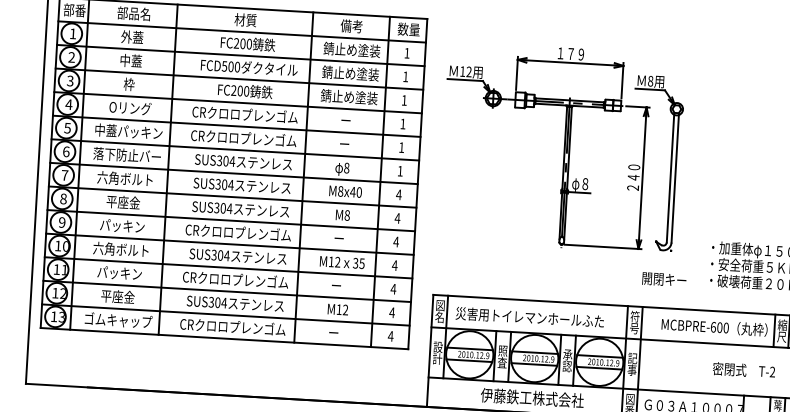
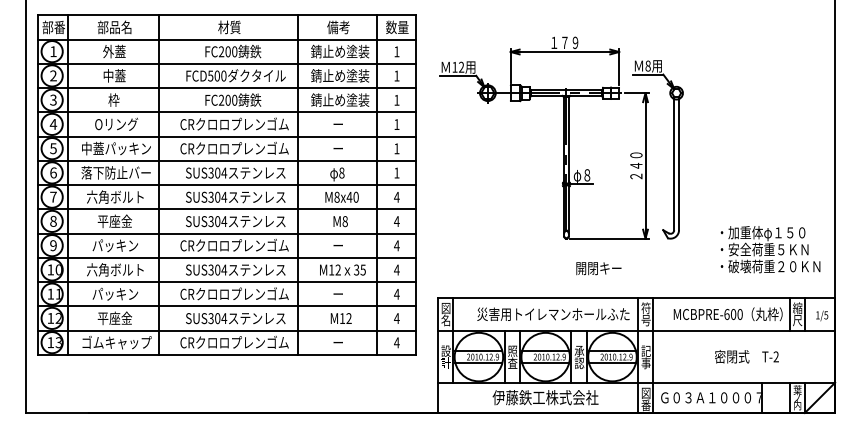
text: (664, 279) -> (598, 268), moved
text: (530, 316) -> (553, 313), moved
text: (743, 370) -> (746, 356), moved

